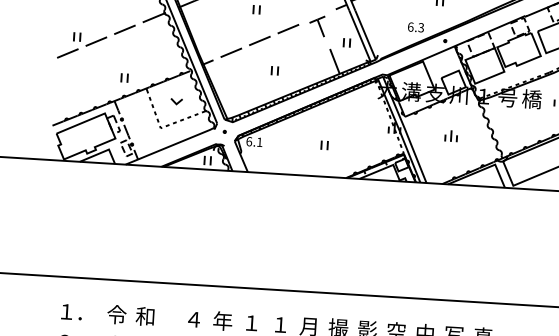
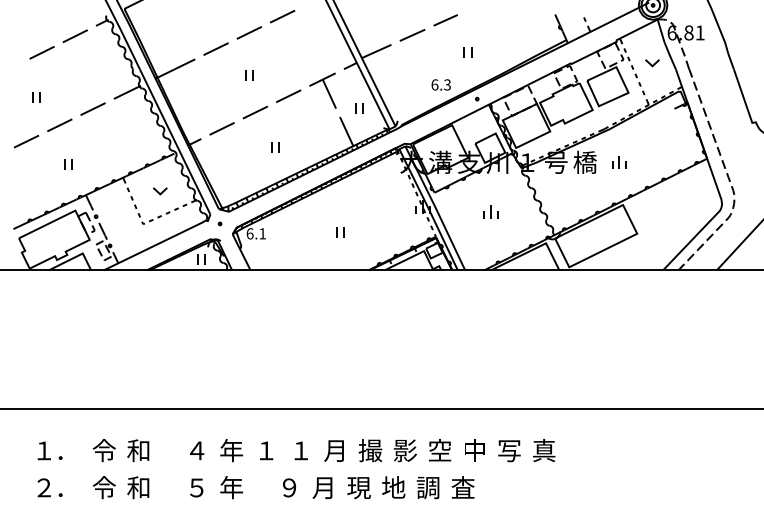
part: (316, 26) -> (322, 90), size x1.43
part: (77, 37) -> (36, 97), moved
part: (124, 77) -> (68, 164), moved

